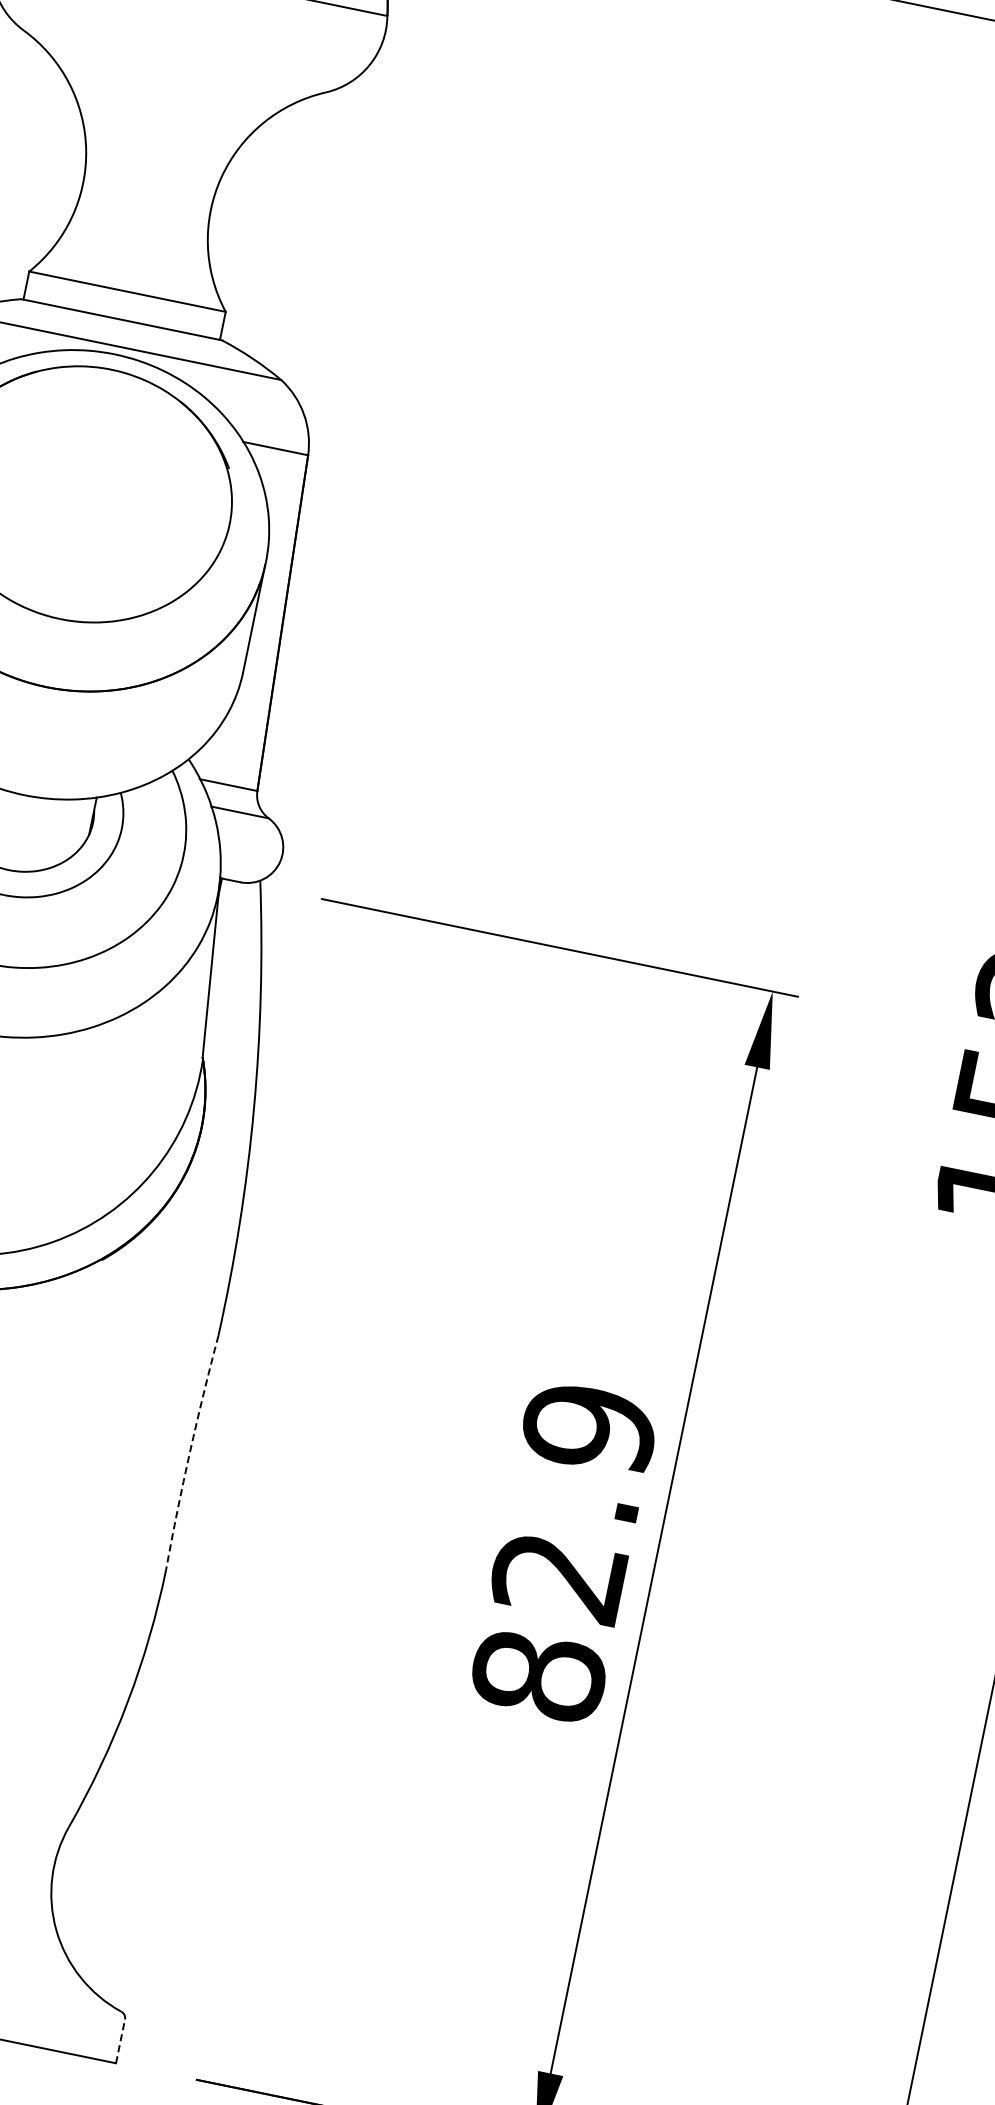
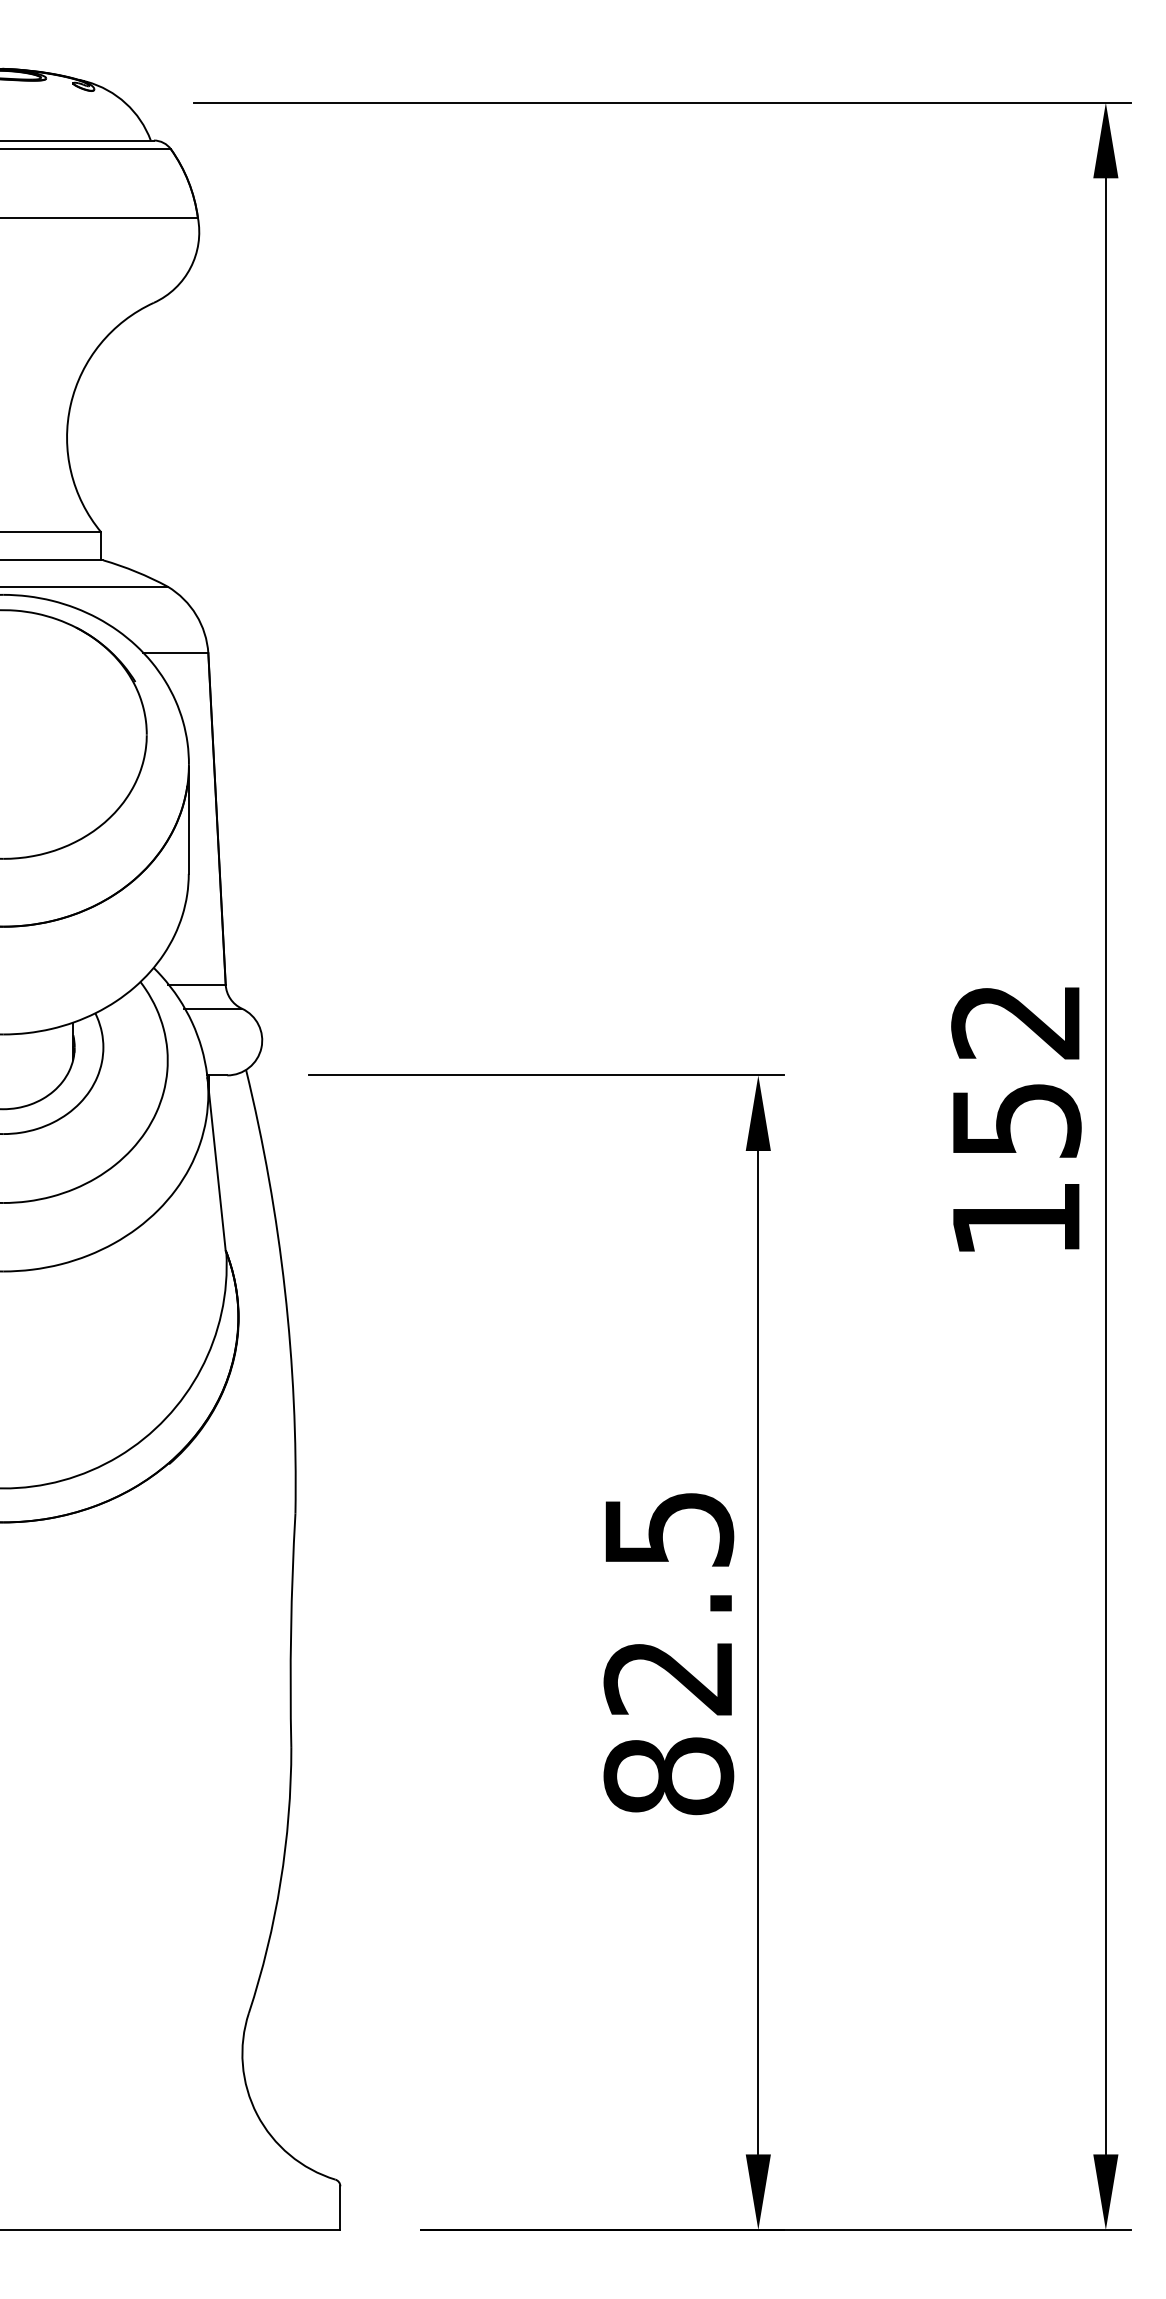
text: (589, 1428) -> (668, 1529), 82.9 -> 82.5
arc: (190, 1452) -> (291, 1630), dashed -> solid
line: (120, 2041) -> (340, 2208), dashed -> solid

